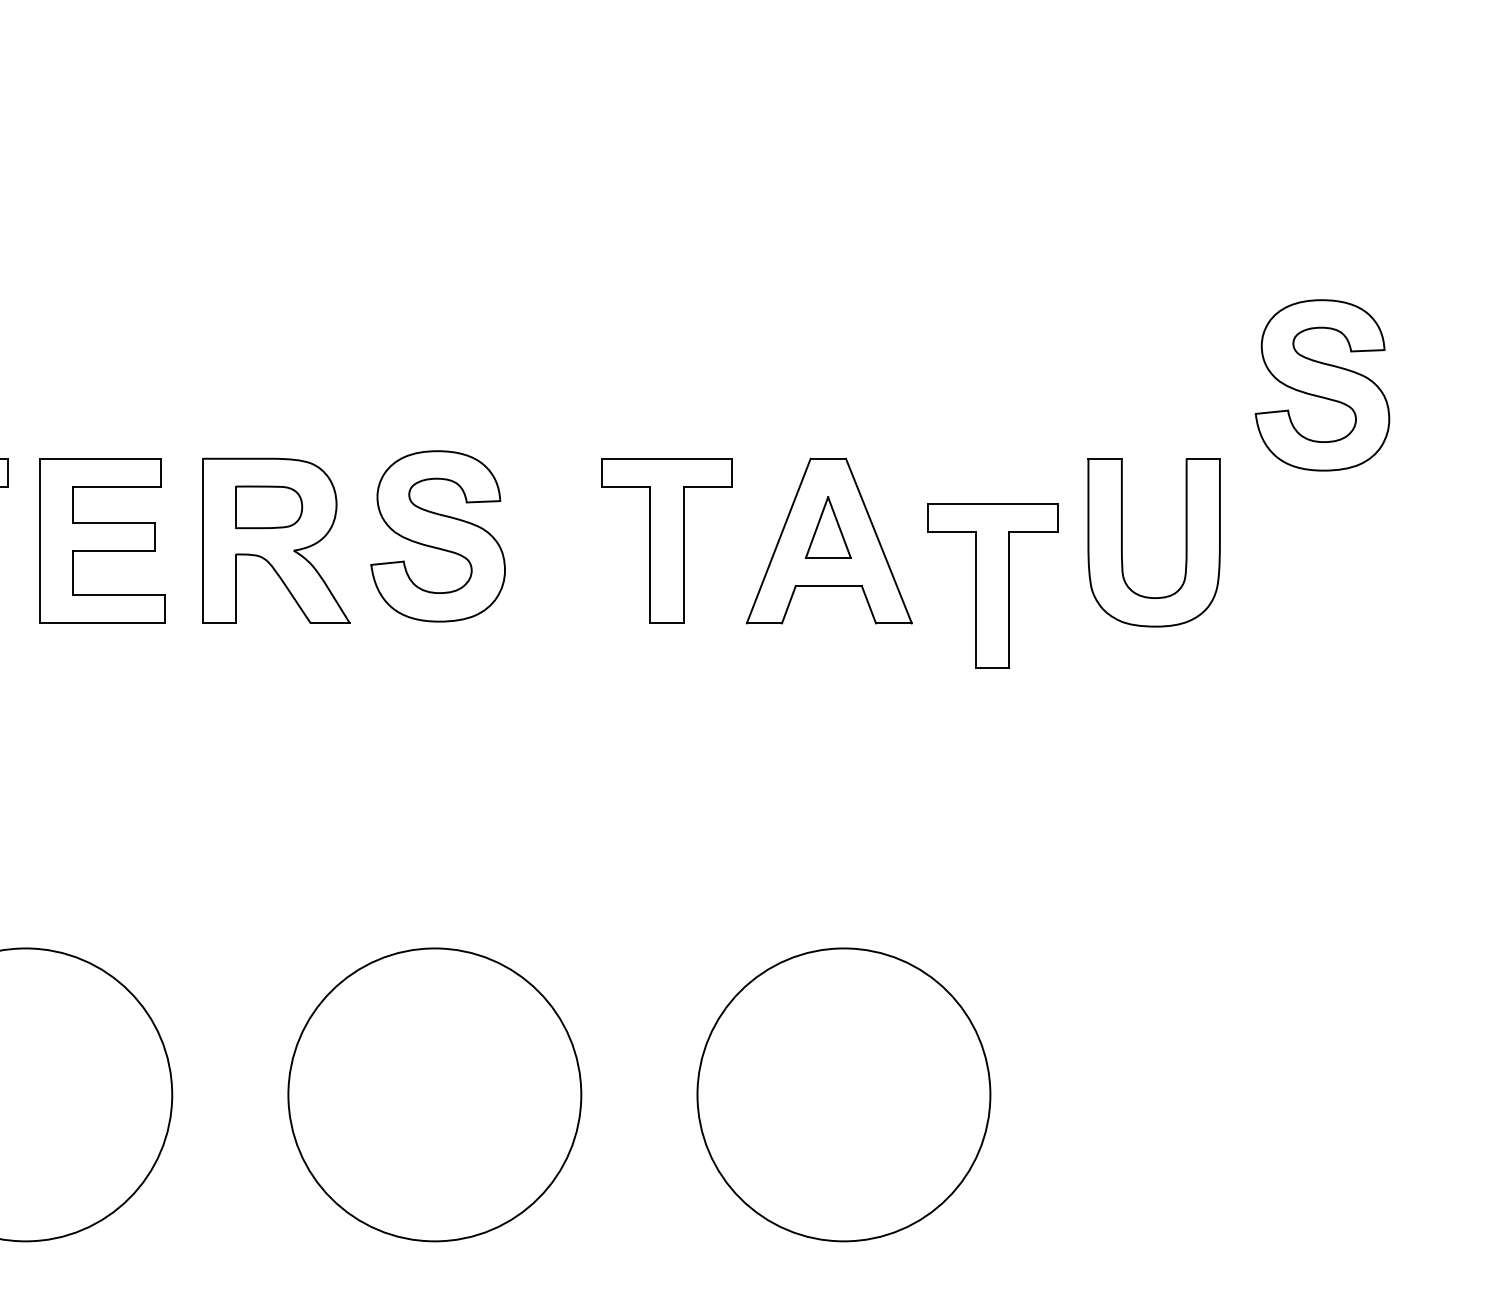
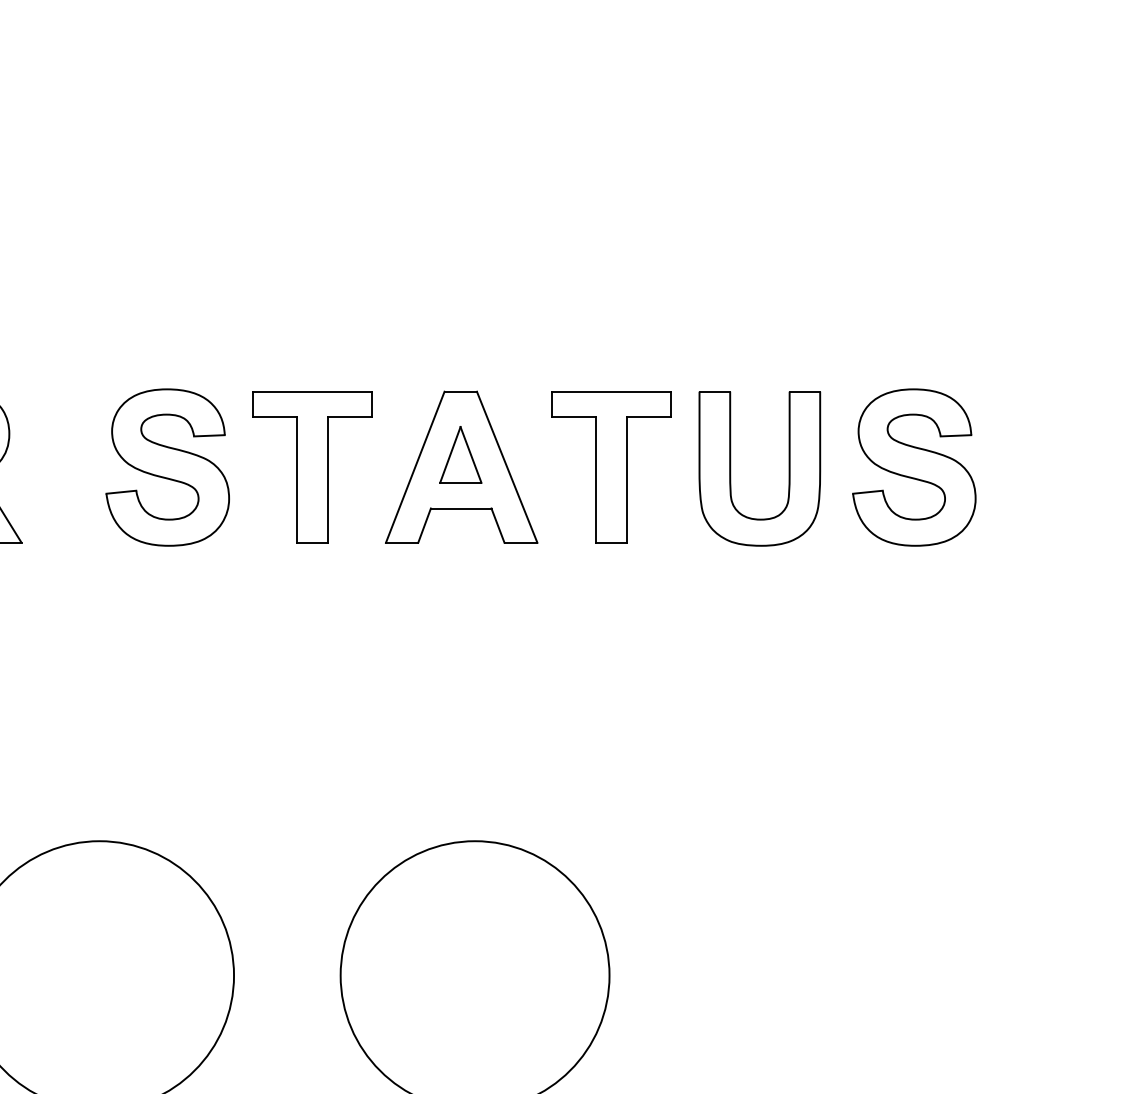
part: (1322, 385) -> (914, 467), moved
part: (437, 536) -> (167, 467), moved
part: (992, 585) -> (611, 466), moved

